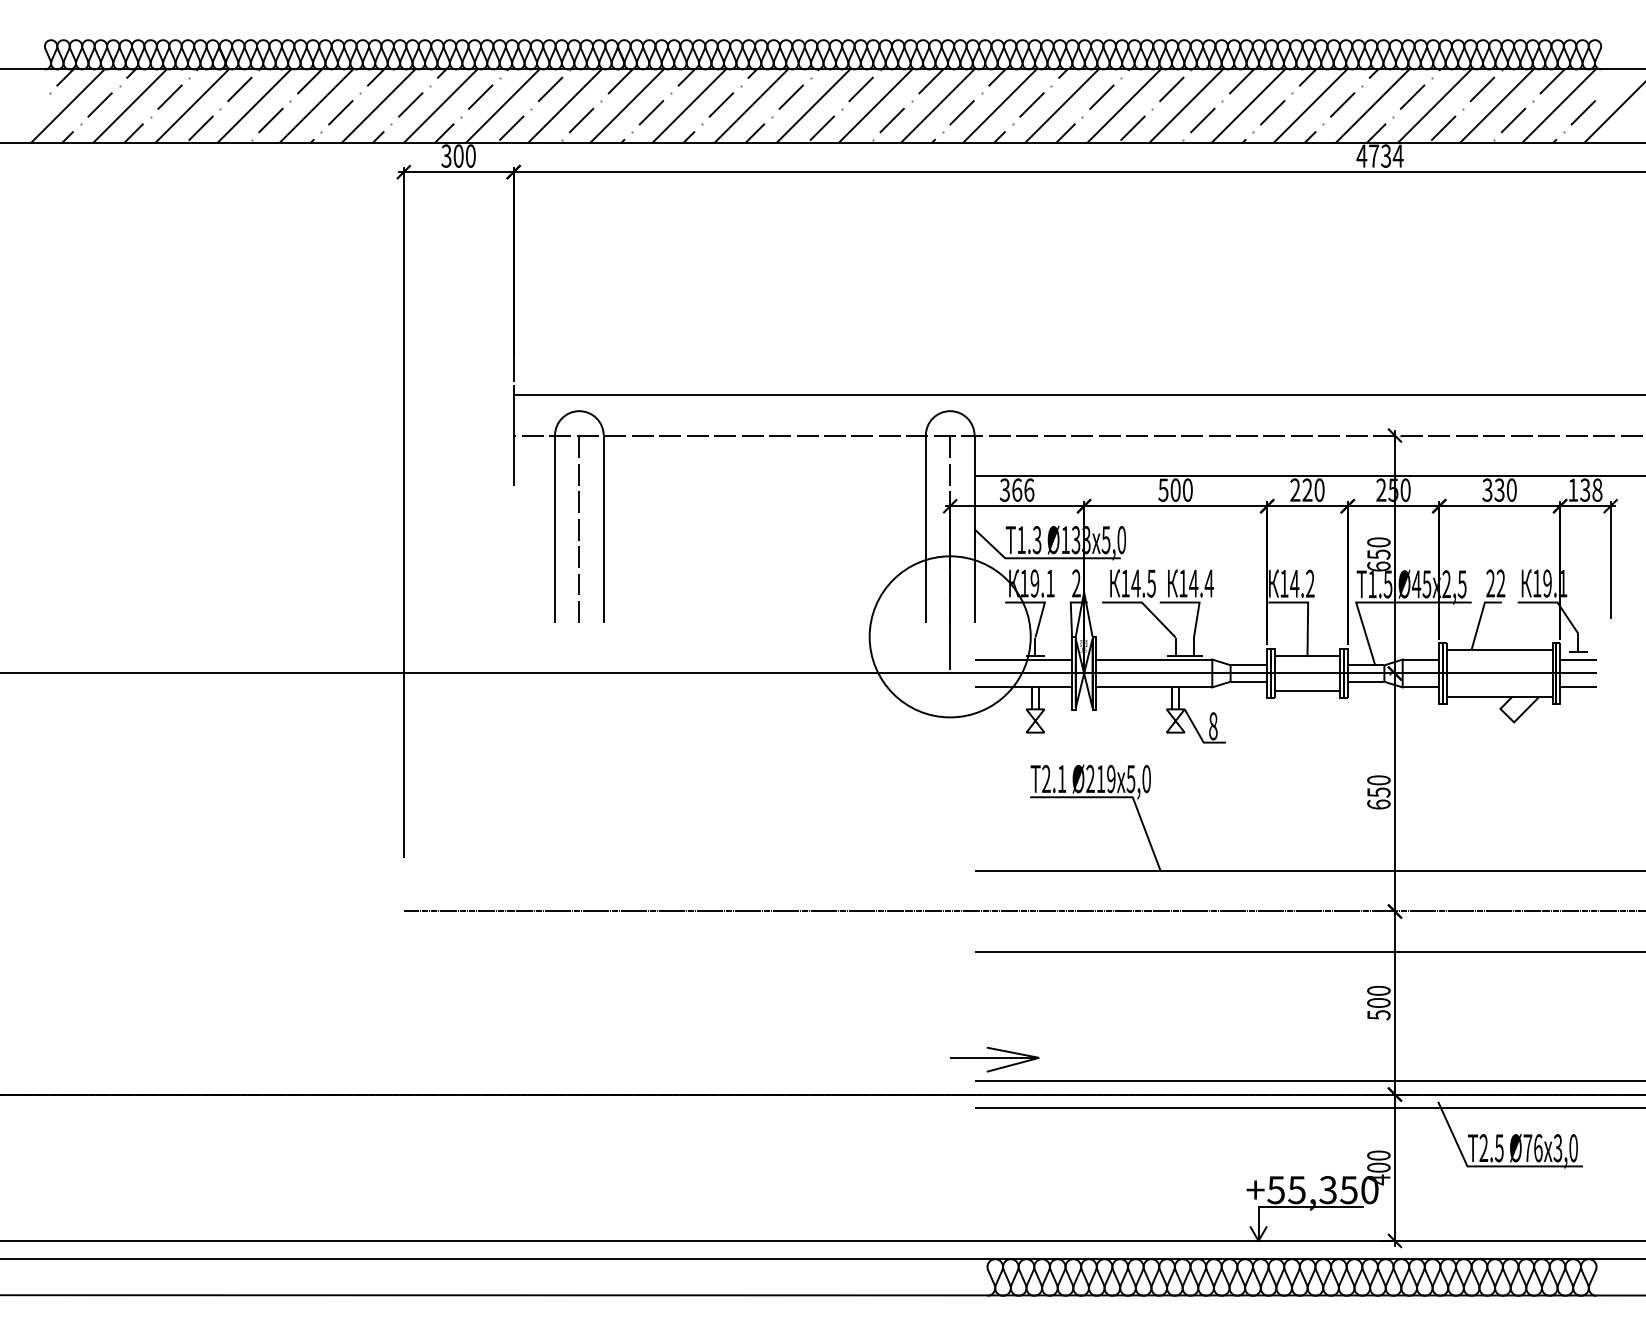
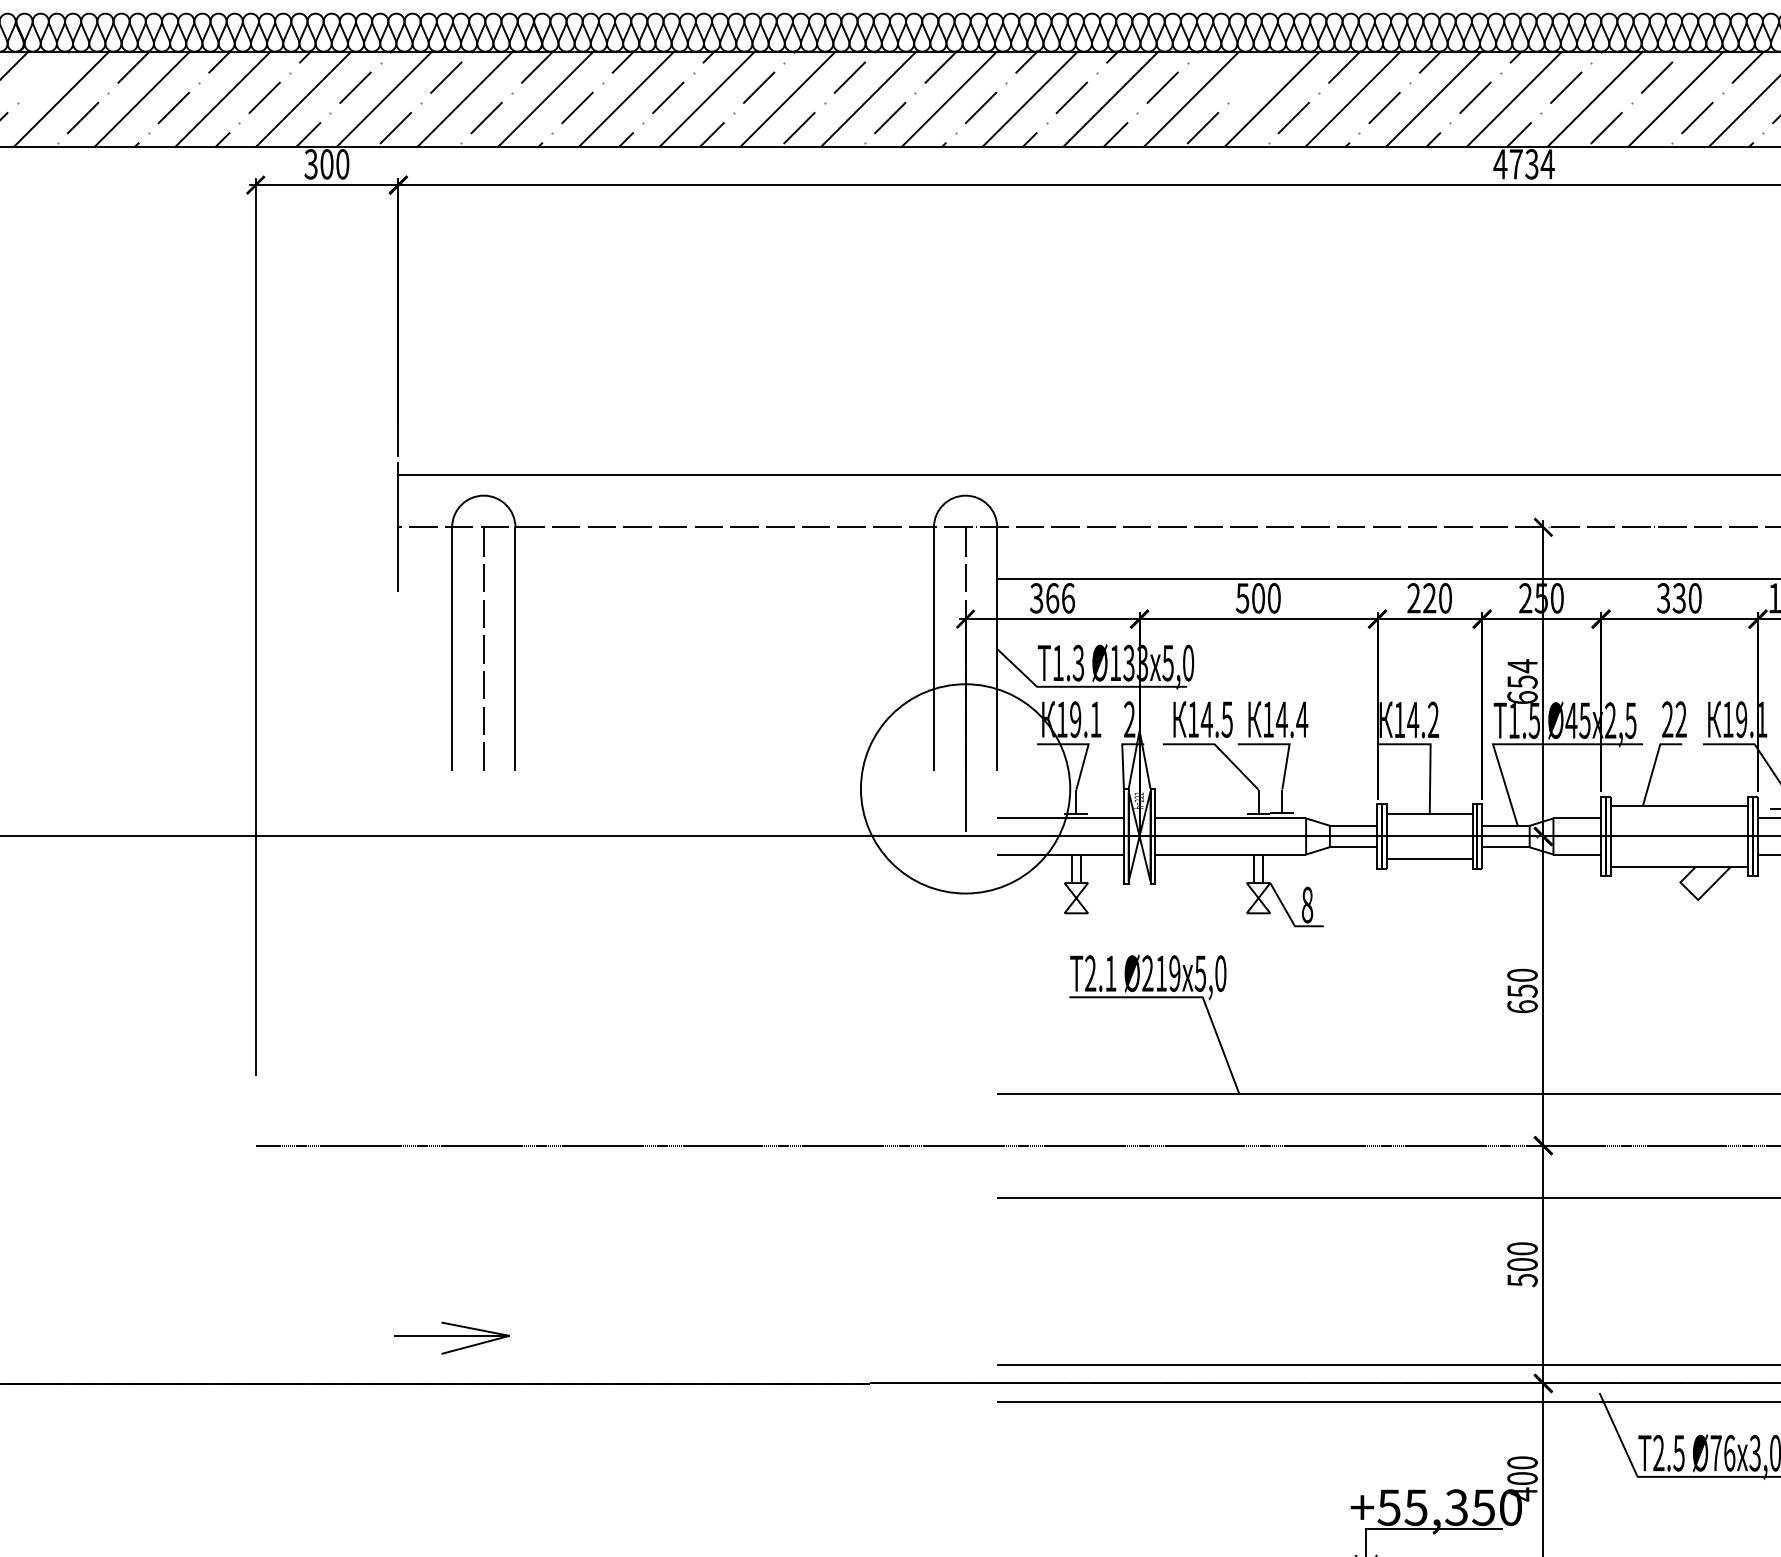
line: (239, 89) -> (42, 77), removed
line: (1171, 89) -> (1253, 77), removed
text: (1378, 542) -> (1522, 666), 650 -> 654
part: (994, 1059) -> (451, 1337), moved

